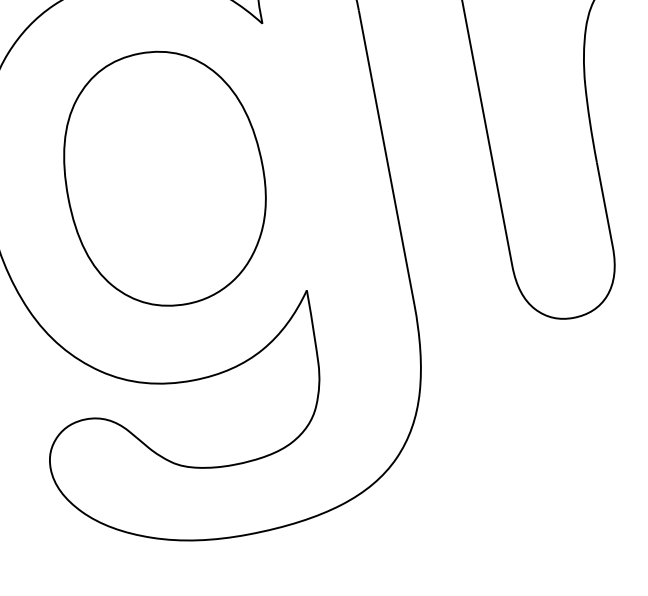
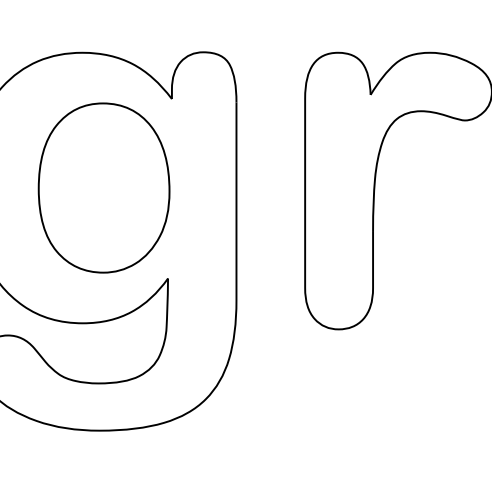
part: (163, 177) -> (103, 187), moved

